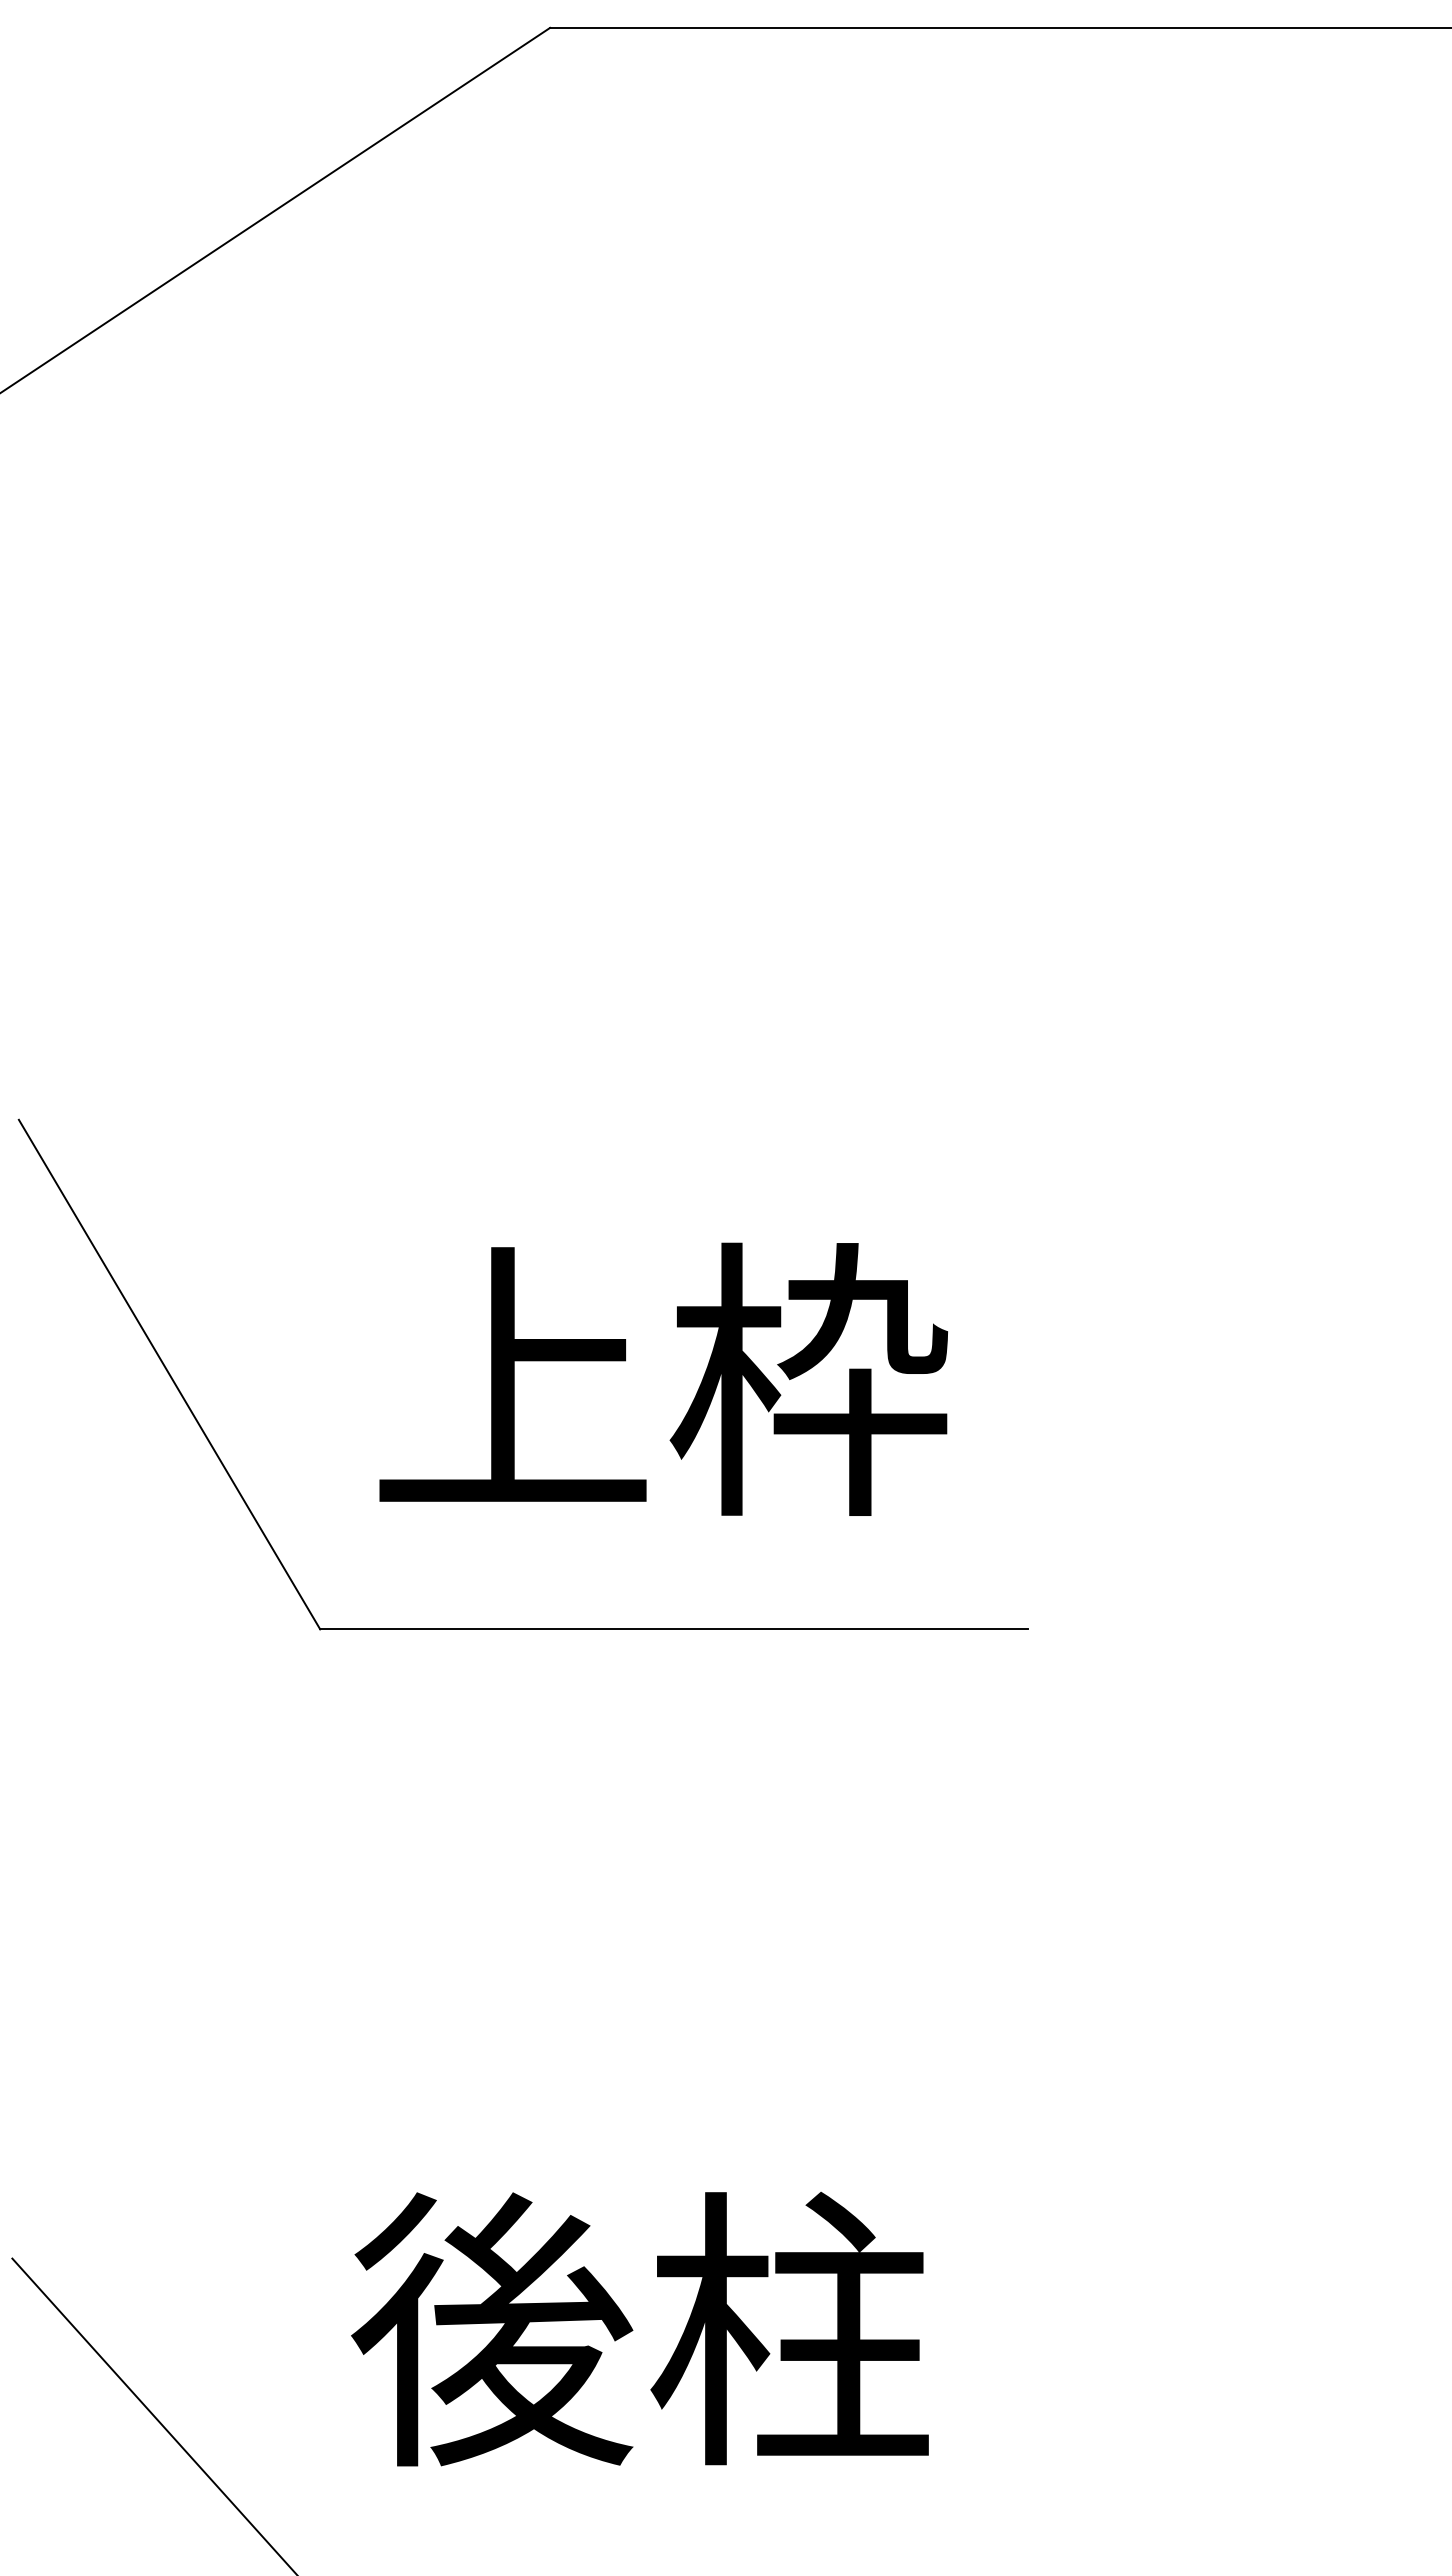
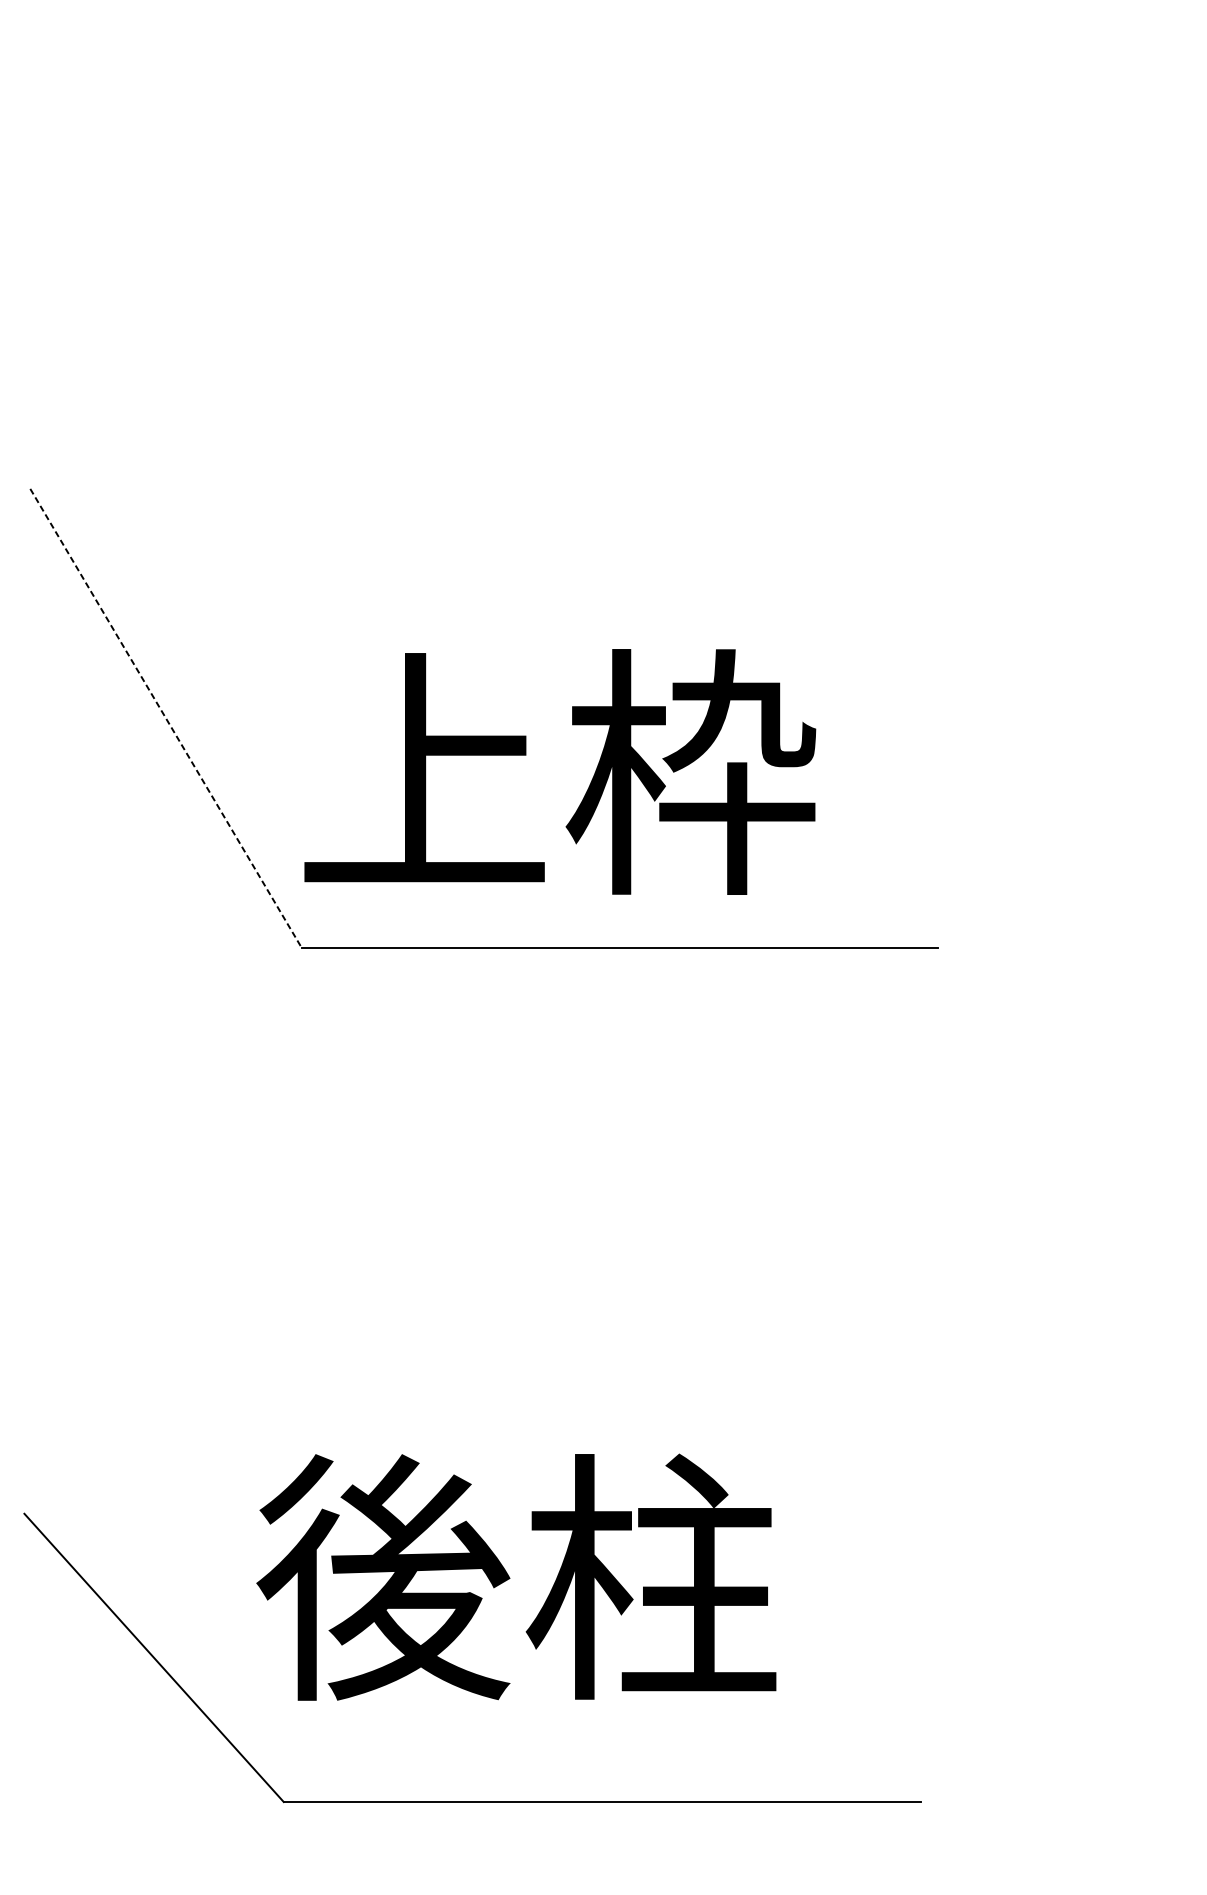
line: (169, 1374) -> (165, 718), solid -> dashed
text: (663, 1378) -> (560, 771), moved
text: (639, 2328) -> (515, 1576), moved

